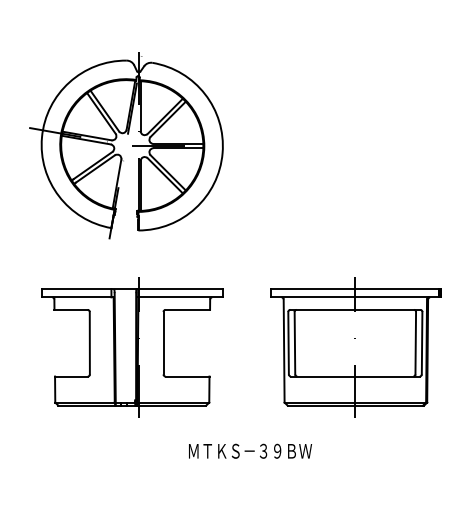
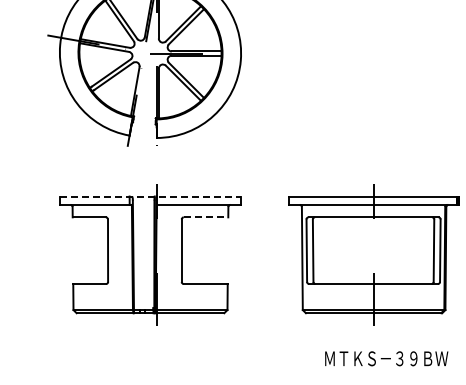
line: (132, 289) -> (150, 196), solid -> dashed
line: (188, 309) -> (206, 216), solid -> dashed
text: (250, 450) -> (386, 357), moved

